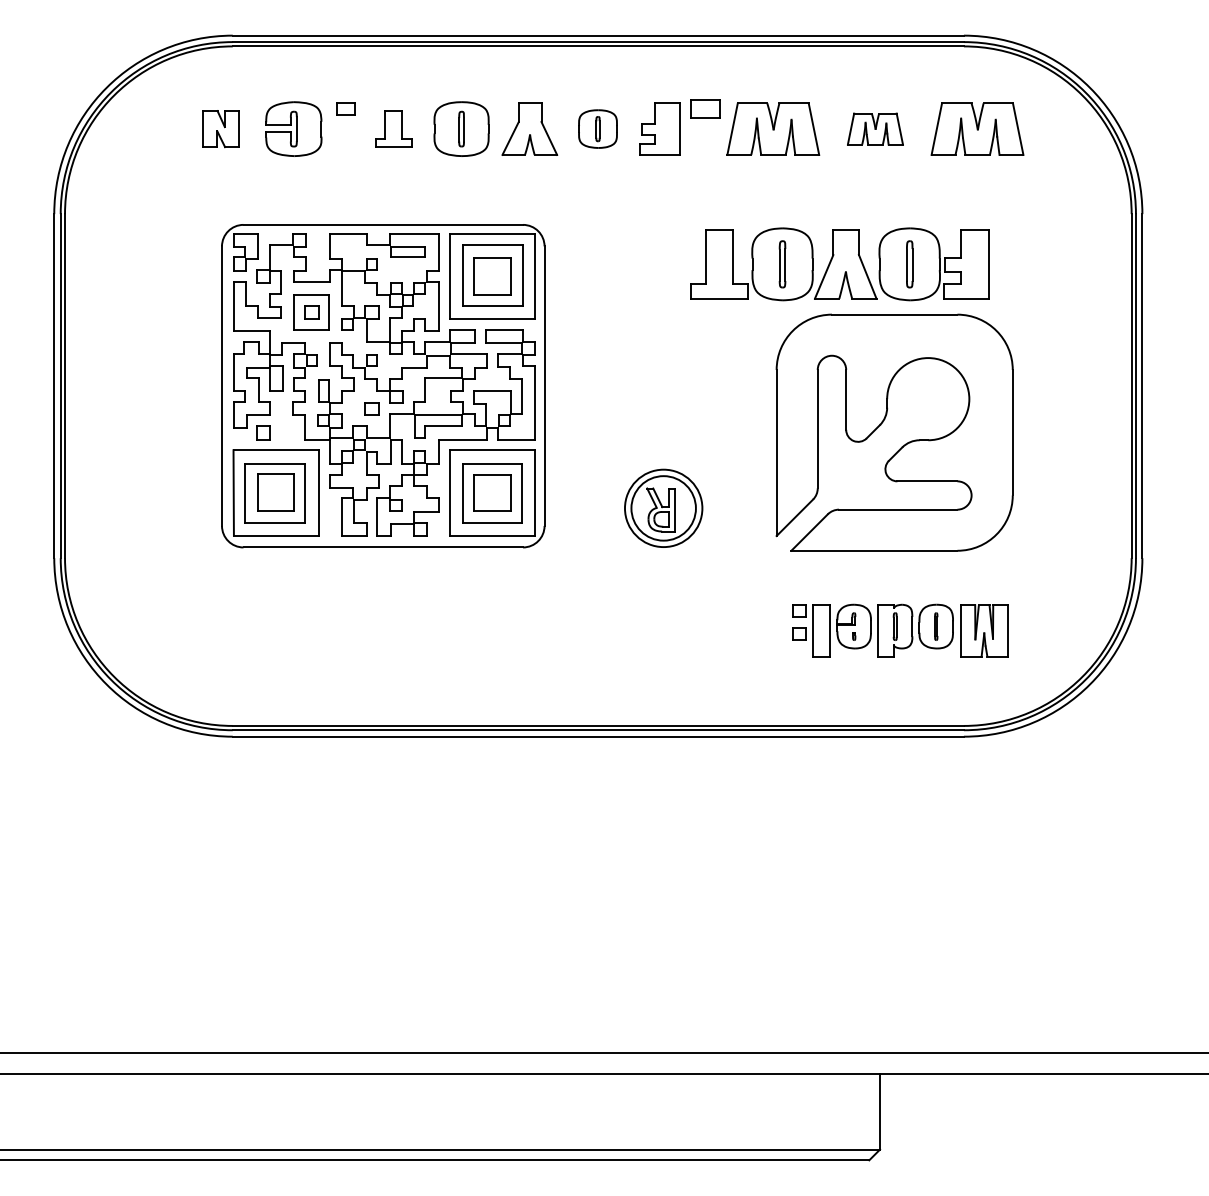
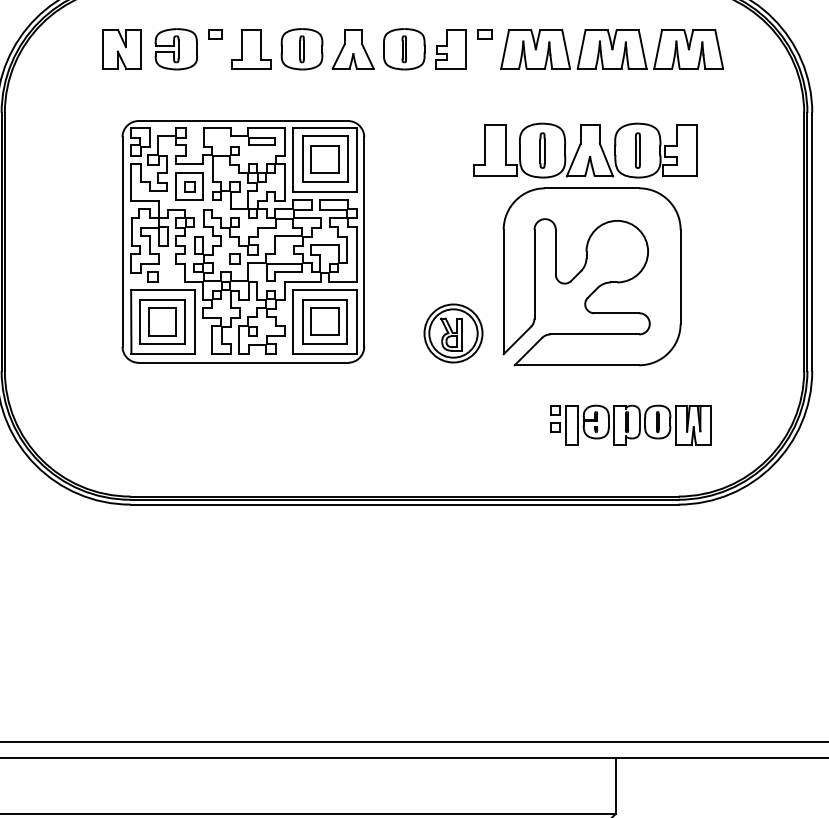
part: (705, 108) -> (484, 33), size x0.62
part: (220, 128) -> (121, 48), size x1.43
part: (393, 128) -> (251, 48), size x1.43
part: (597, 128) -> (403, 48), size x1.43
part: (875, 128) -> (612, 48), size x1.67
part: (881, 425) -> (582, 271), moved

